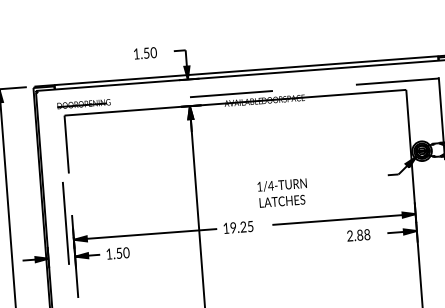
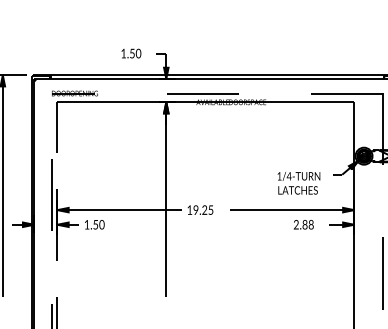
text: (282, 193) -> (298, 183), moved

